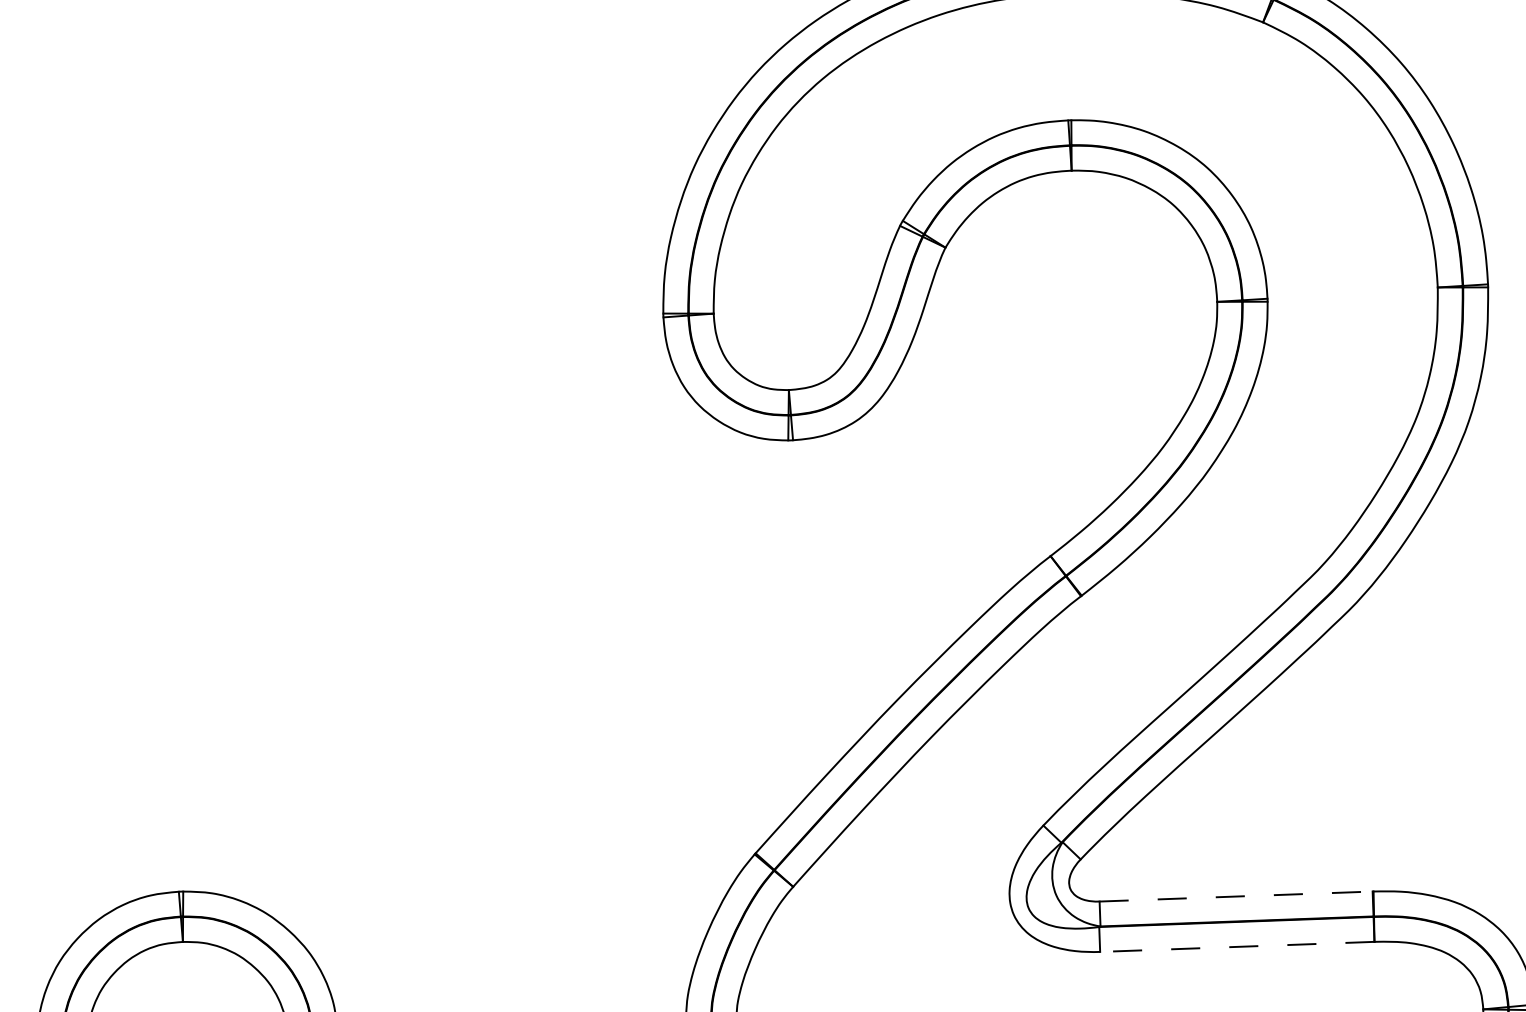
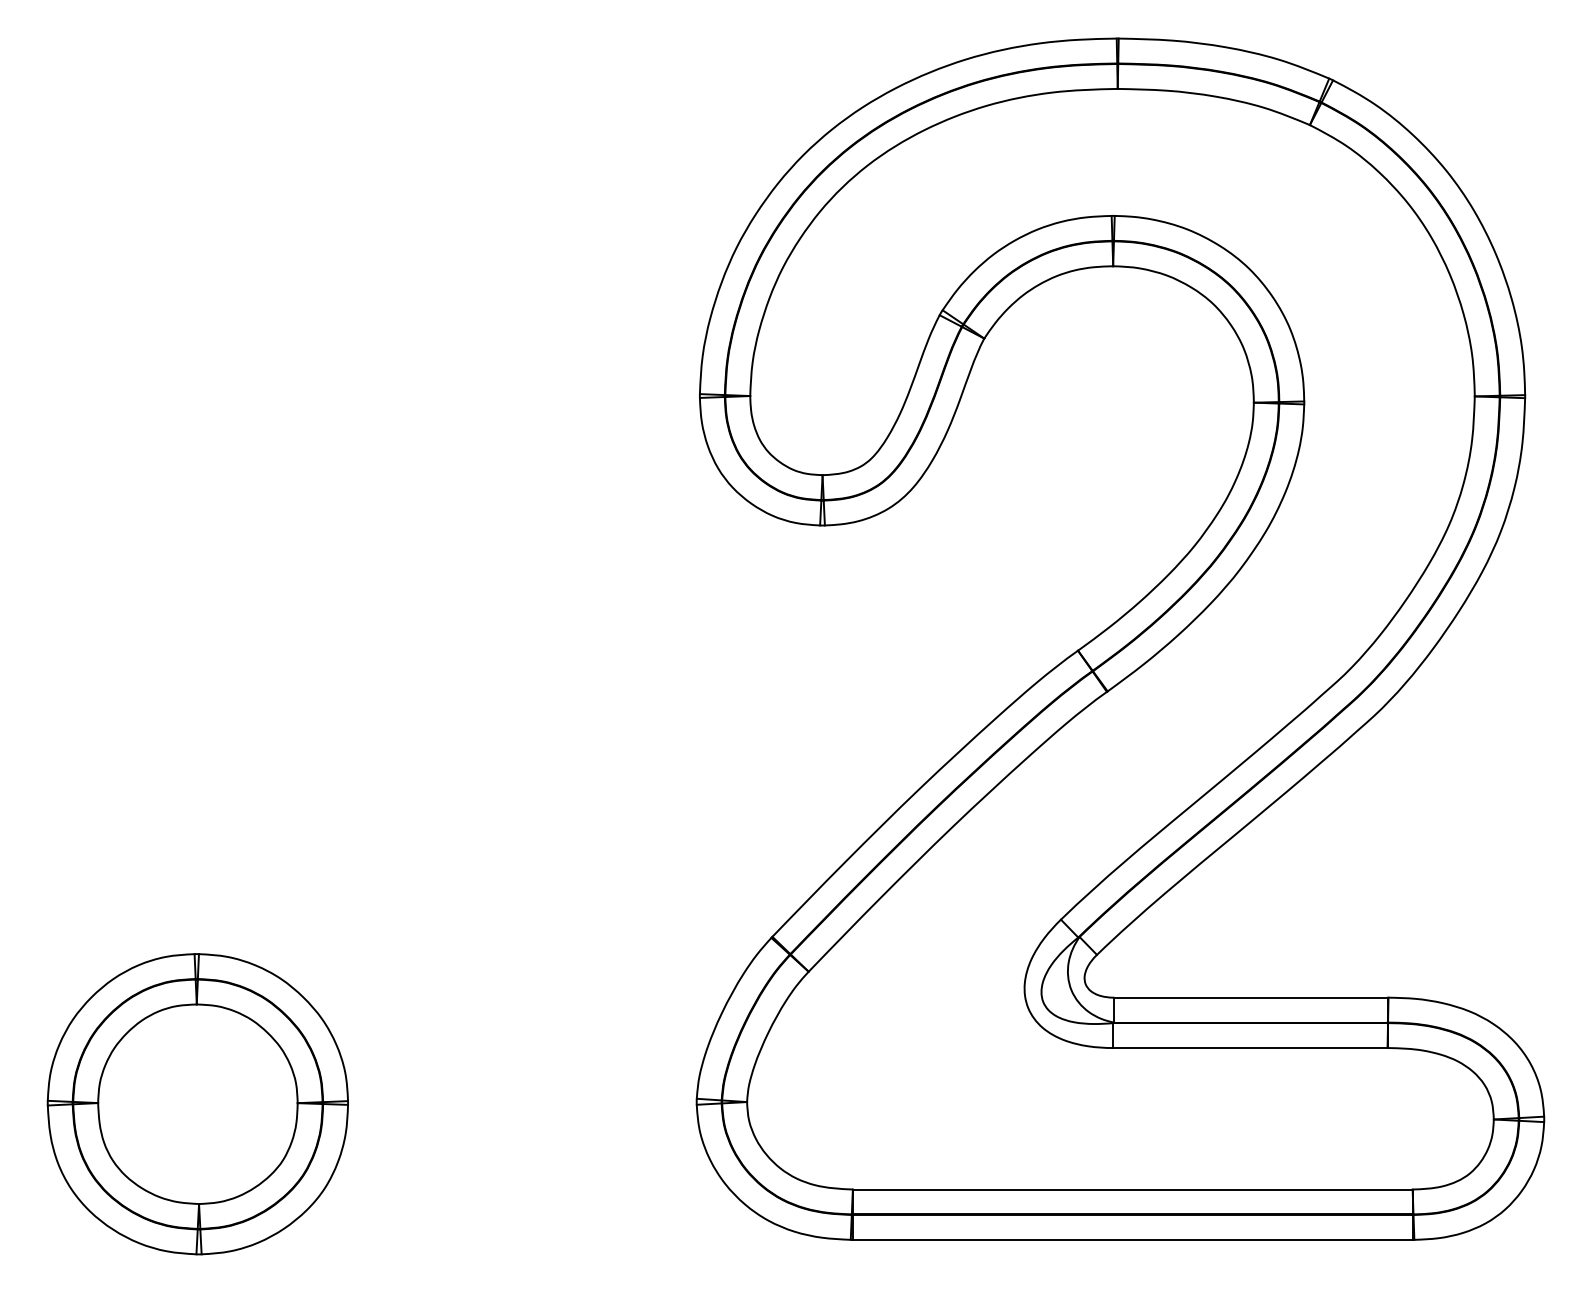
line: (1235, 896) -> (1250, 997), dashed -> solid
line: (1236, 947) -> (1249, 1048), dashed -> solid

